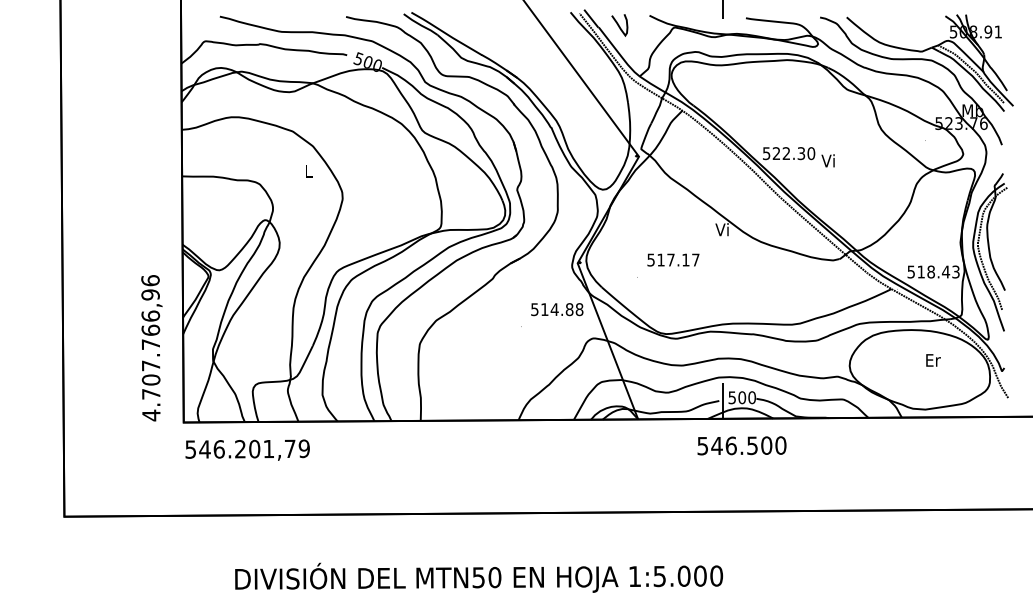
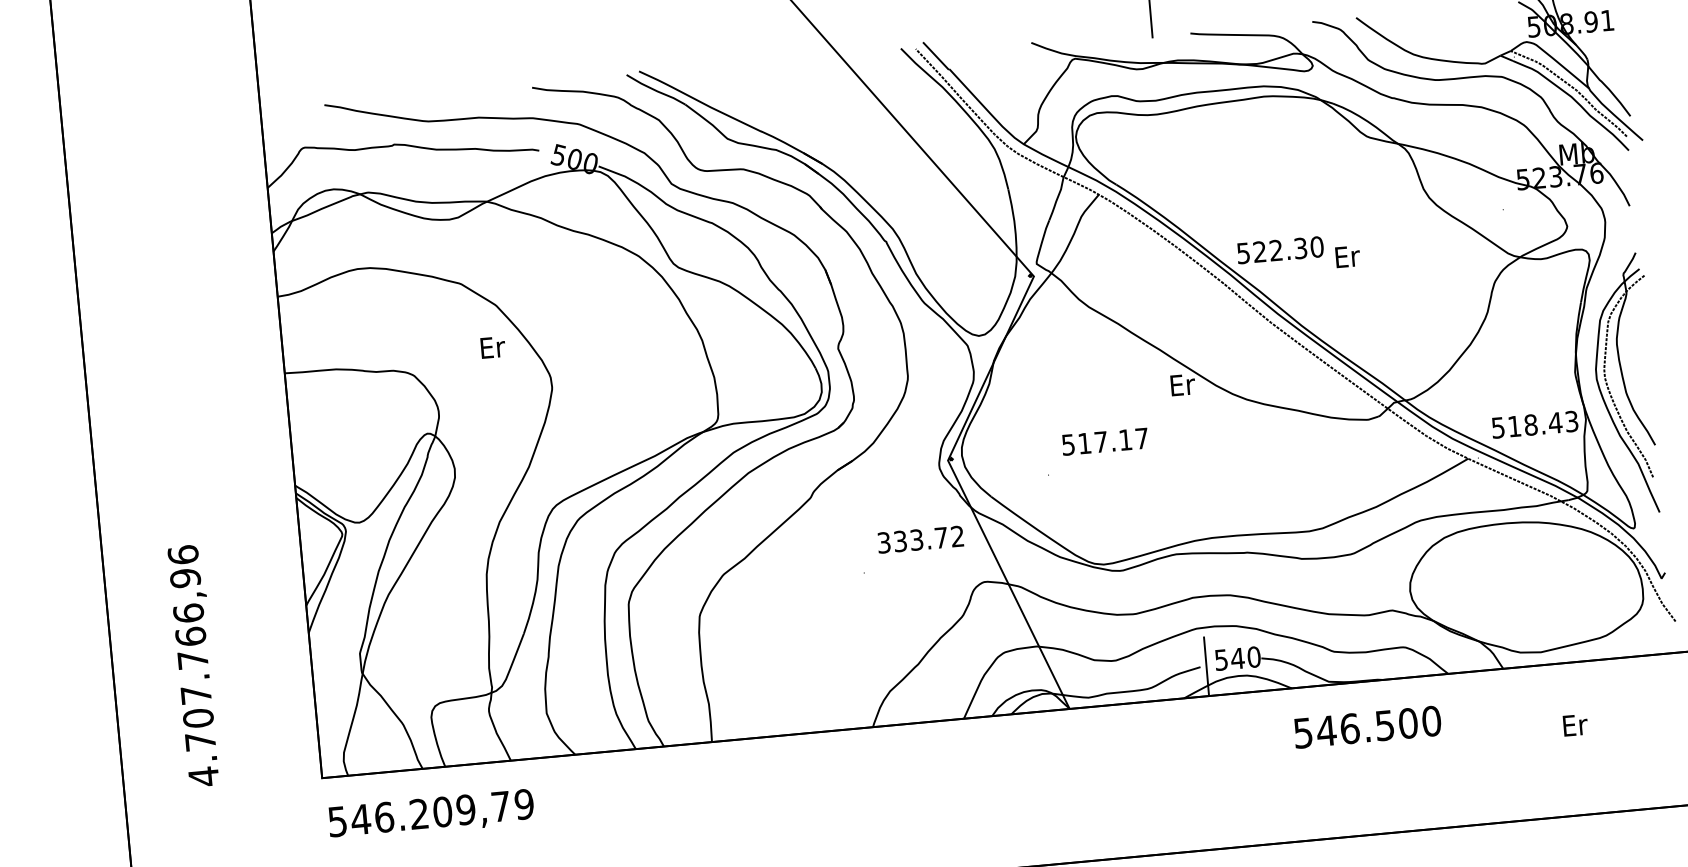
curve: (619, 25) -> (983, 63), removed
text: (828, 160) -> (1346, 255), Vi -> Er
text: (308, 171) -> (492, 347), L -> Er
text: (722, 229) -> (1181, 384), Vi -> Er
text: (557, 309) -> (921, 539), 514.88 -> 333.72
text: (151, 348) -> (194, 666), moved
text: (933, 360) -> (1575, 725), moved
text: (742, 397) -> (1238, 658), 500 -> 540
text: (741, 445) -> (1366, 726), moved
text: (268, 448) -> (465, 808), 546.201,79 -> 546.209,79

